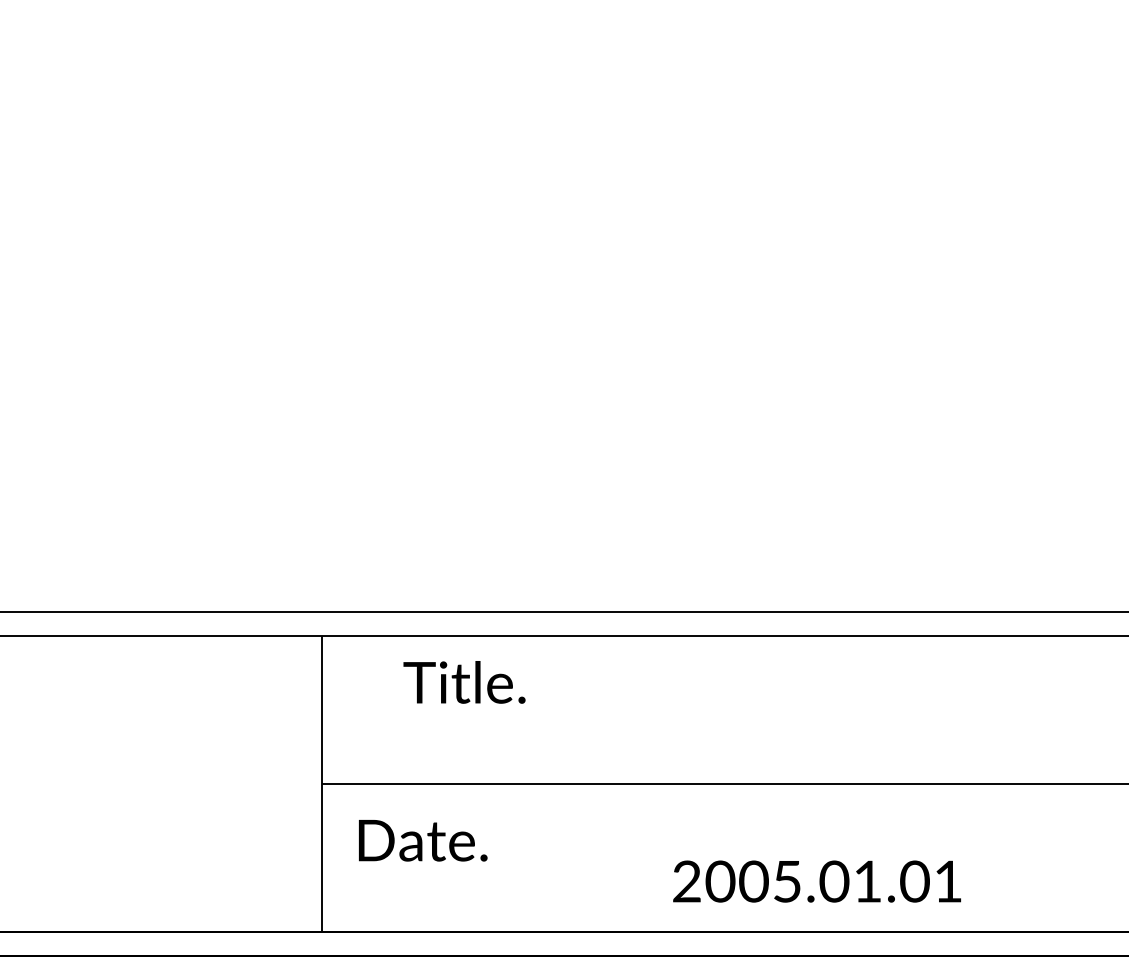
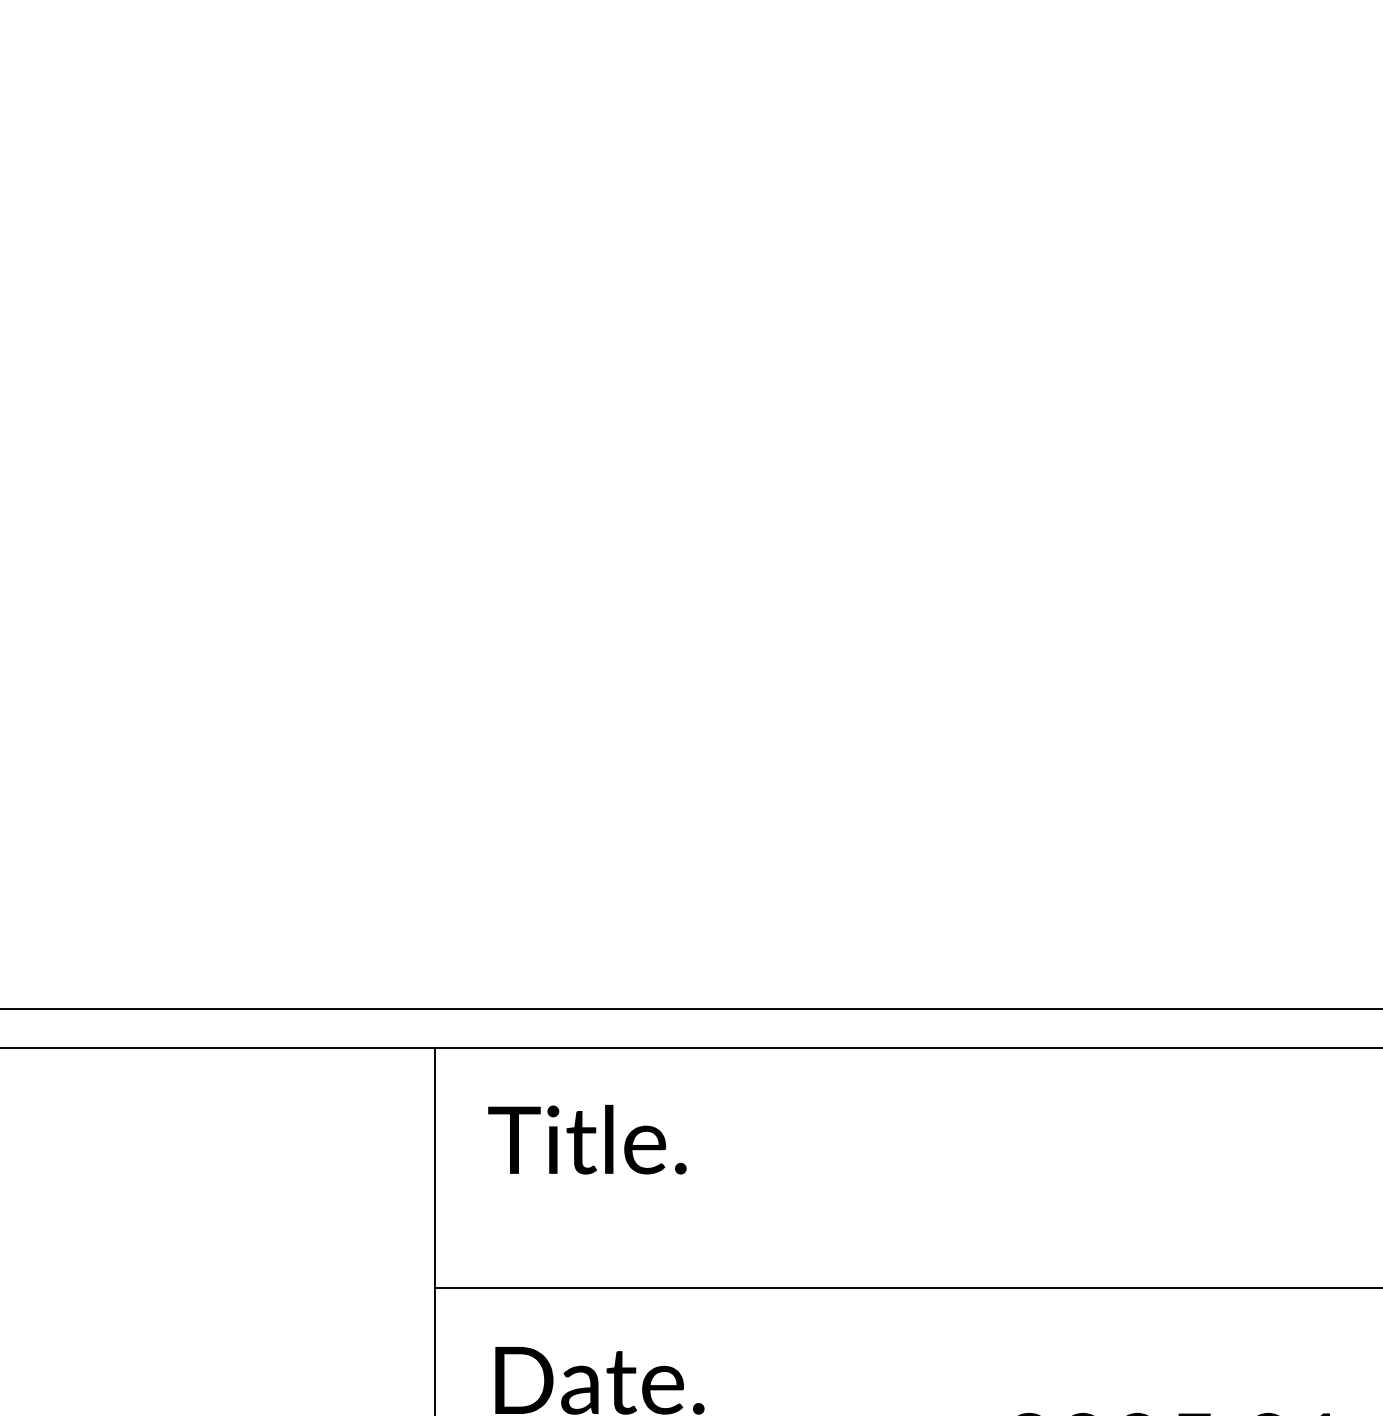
text: (464, 682) -> (587, 1139), moved

